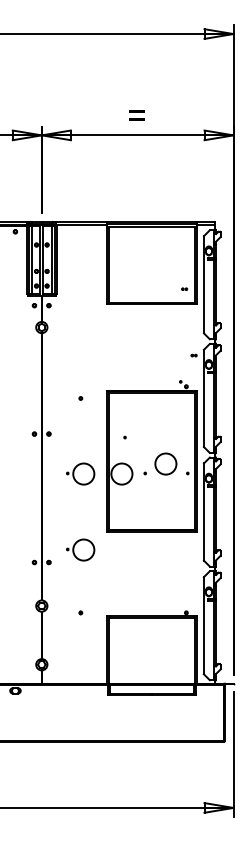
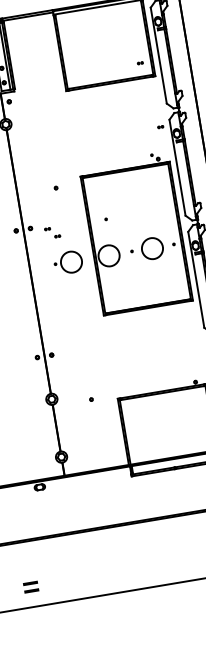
part: (69, 441) -> (52, 232), added
circle: (165, 463) -> (151, 248), moved
part: (80, 549) -> (80, 337), removed

